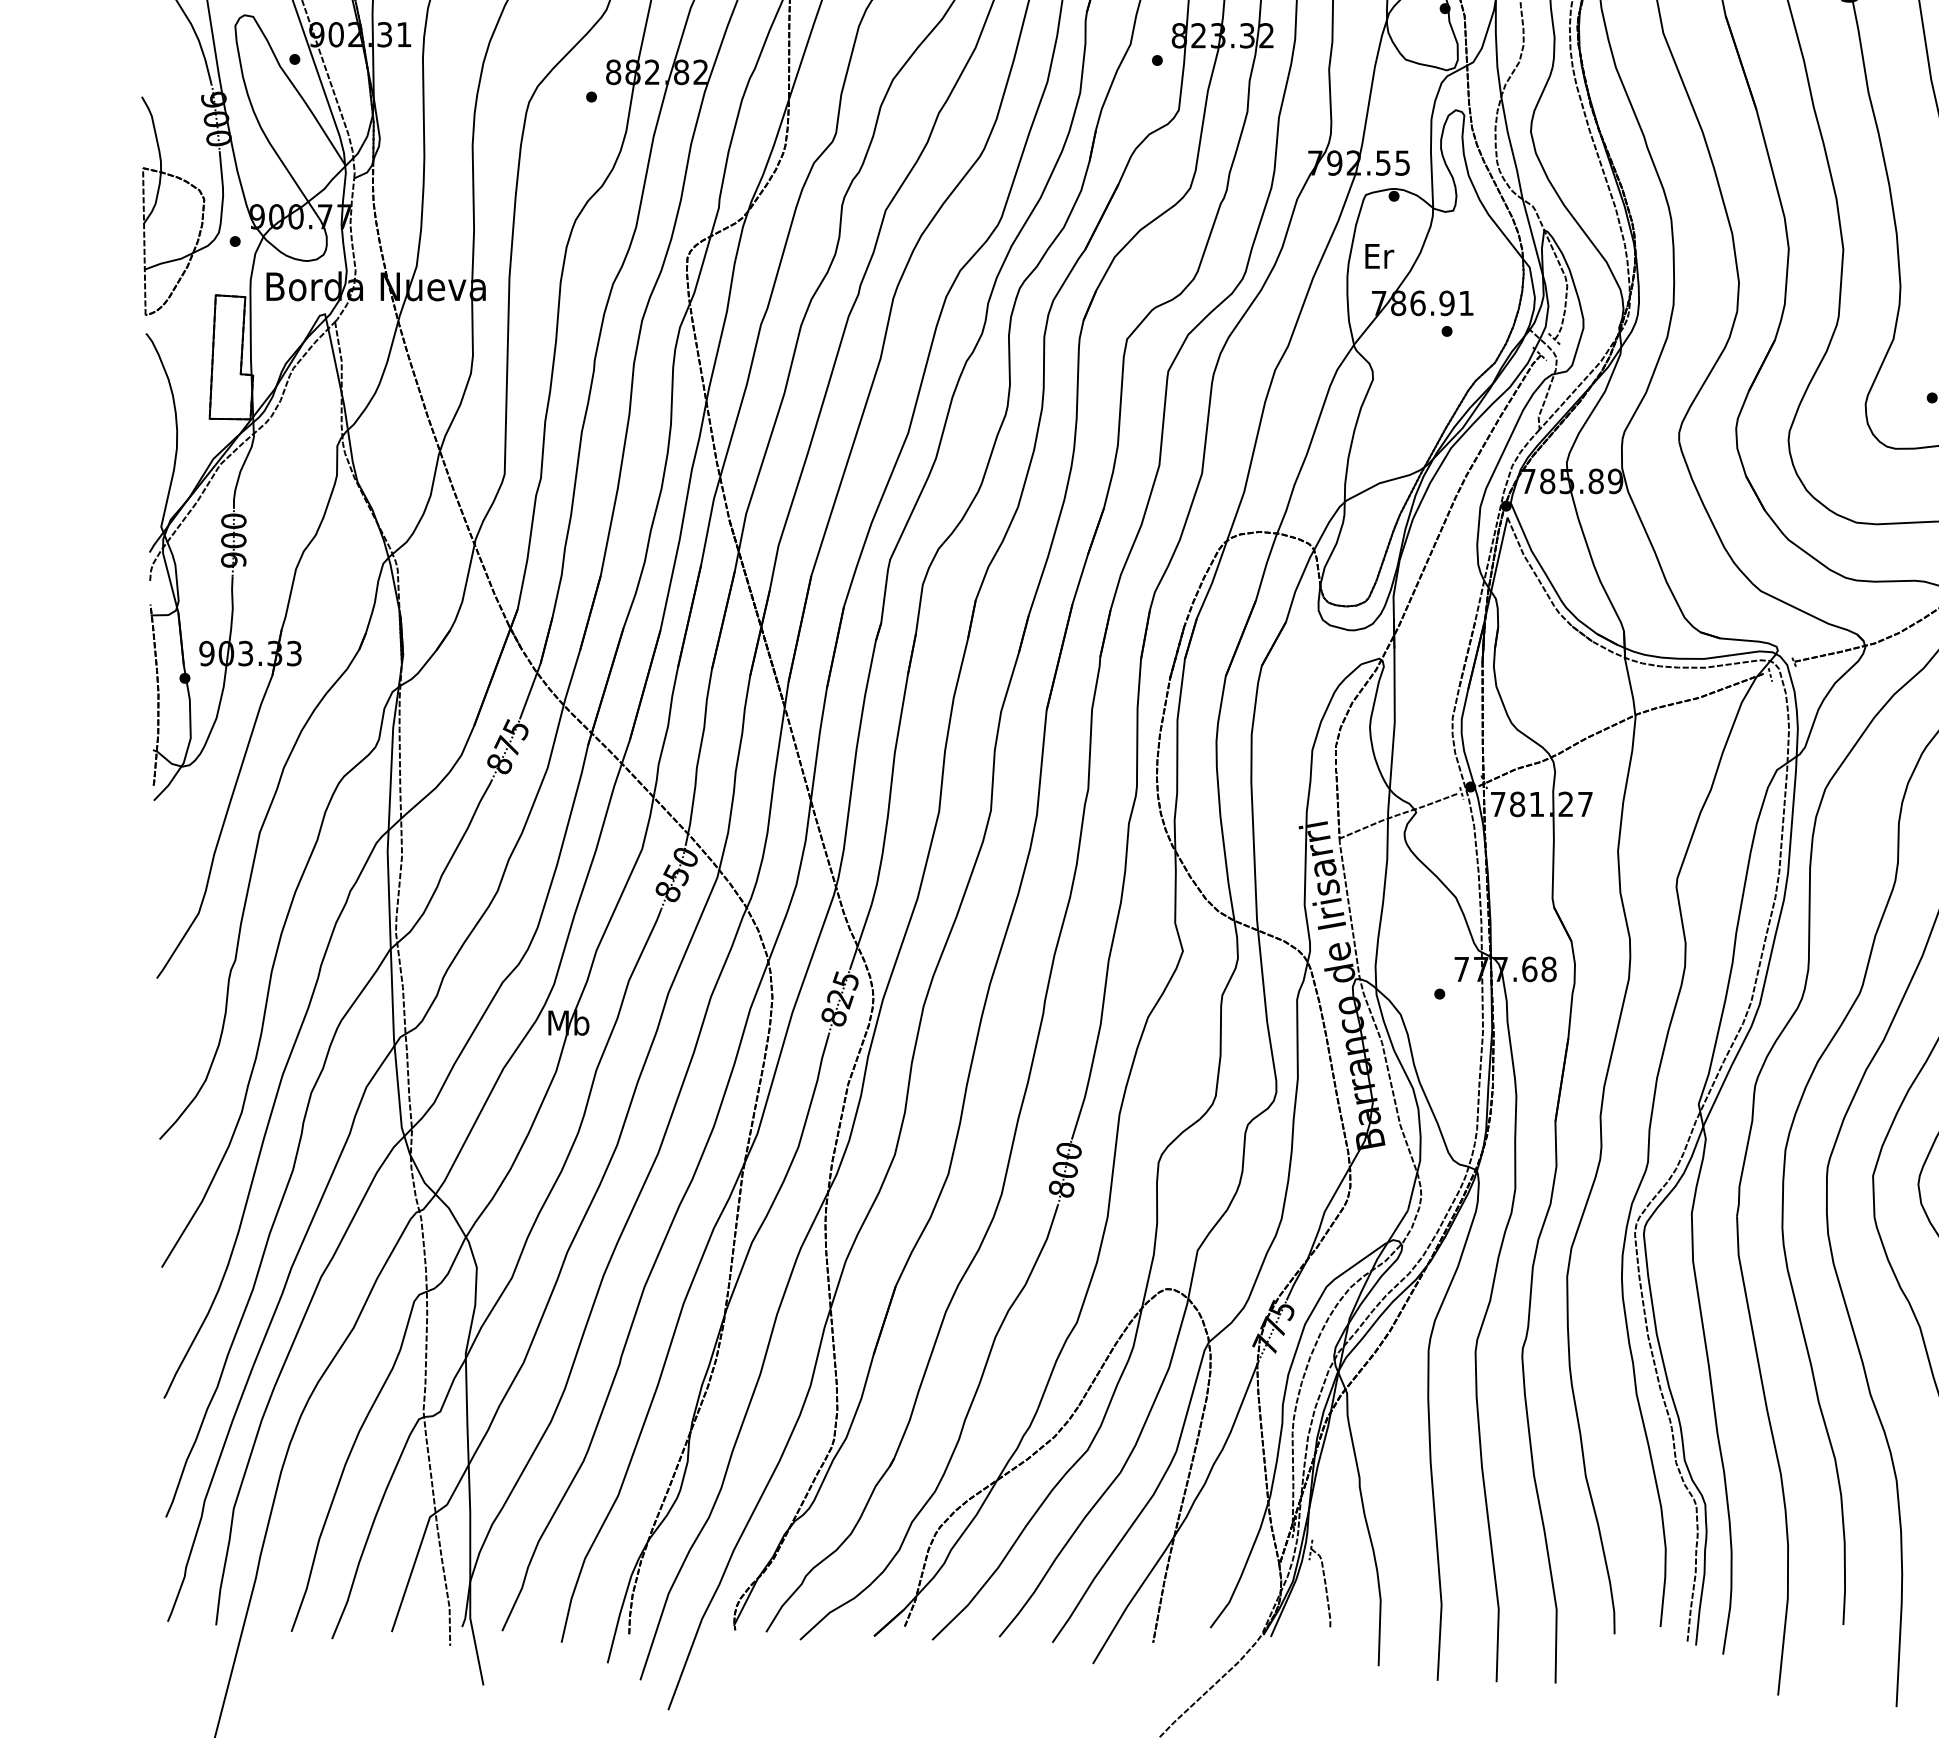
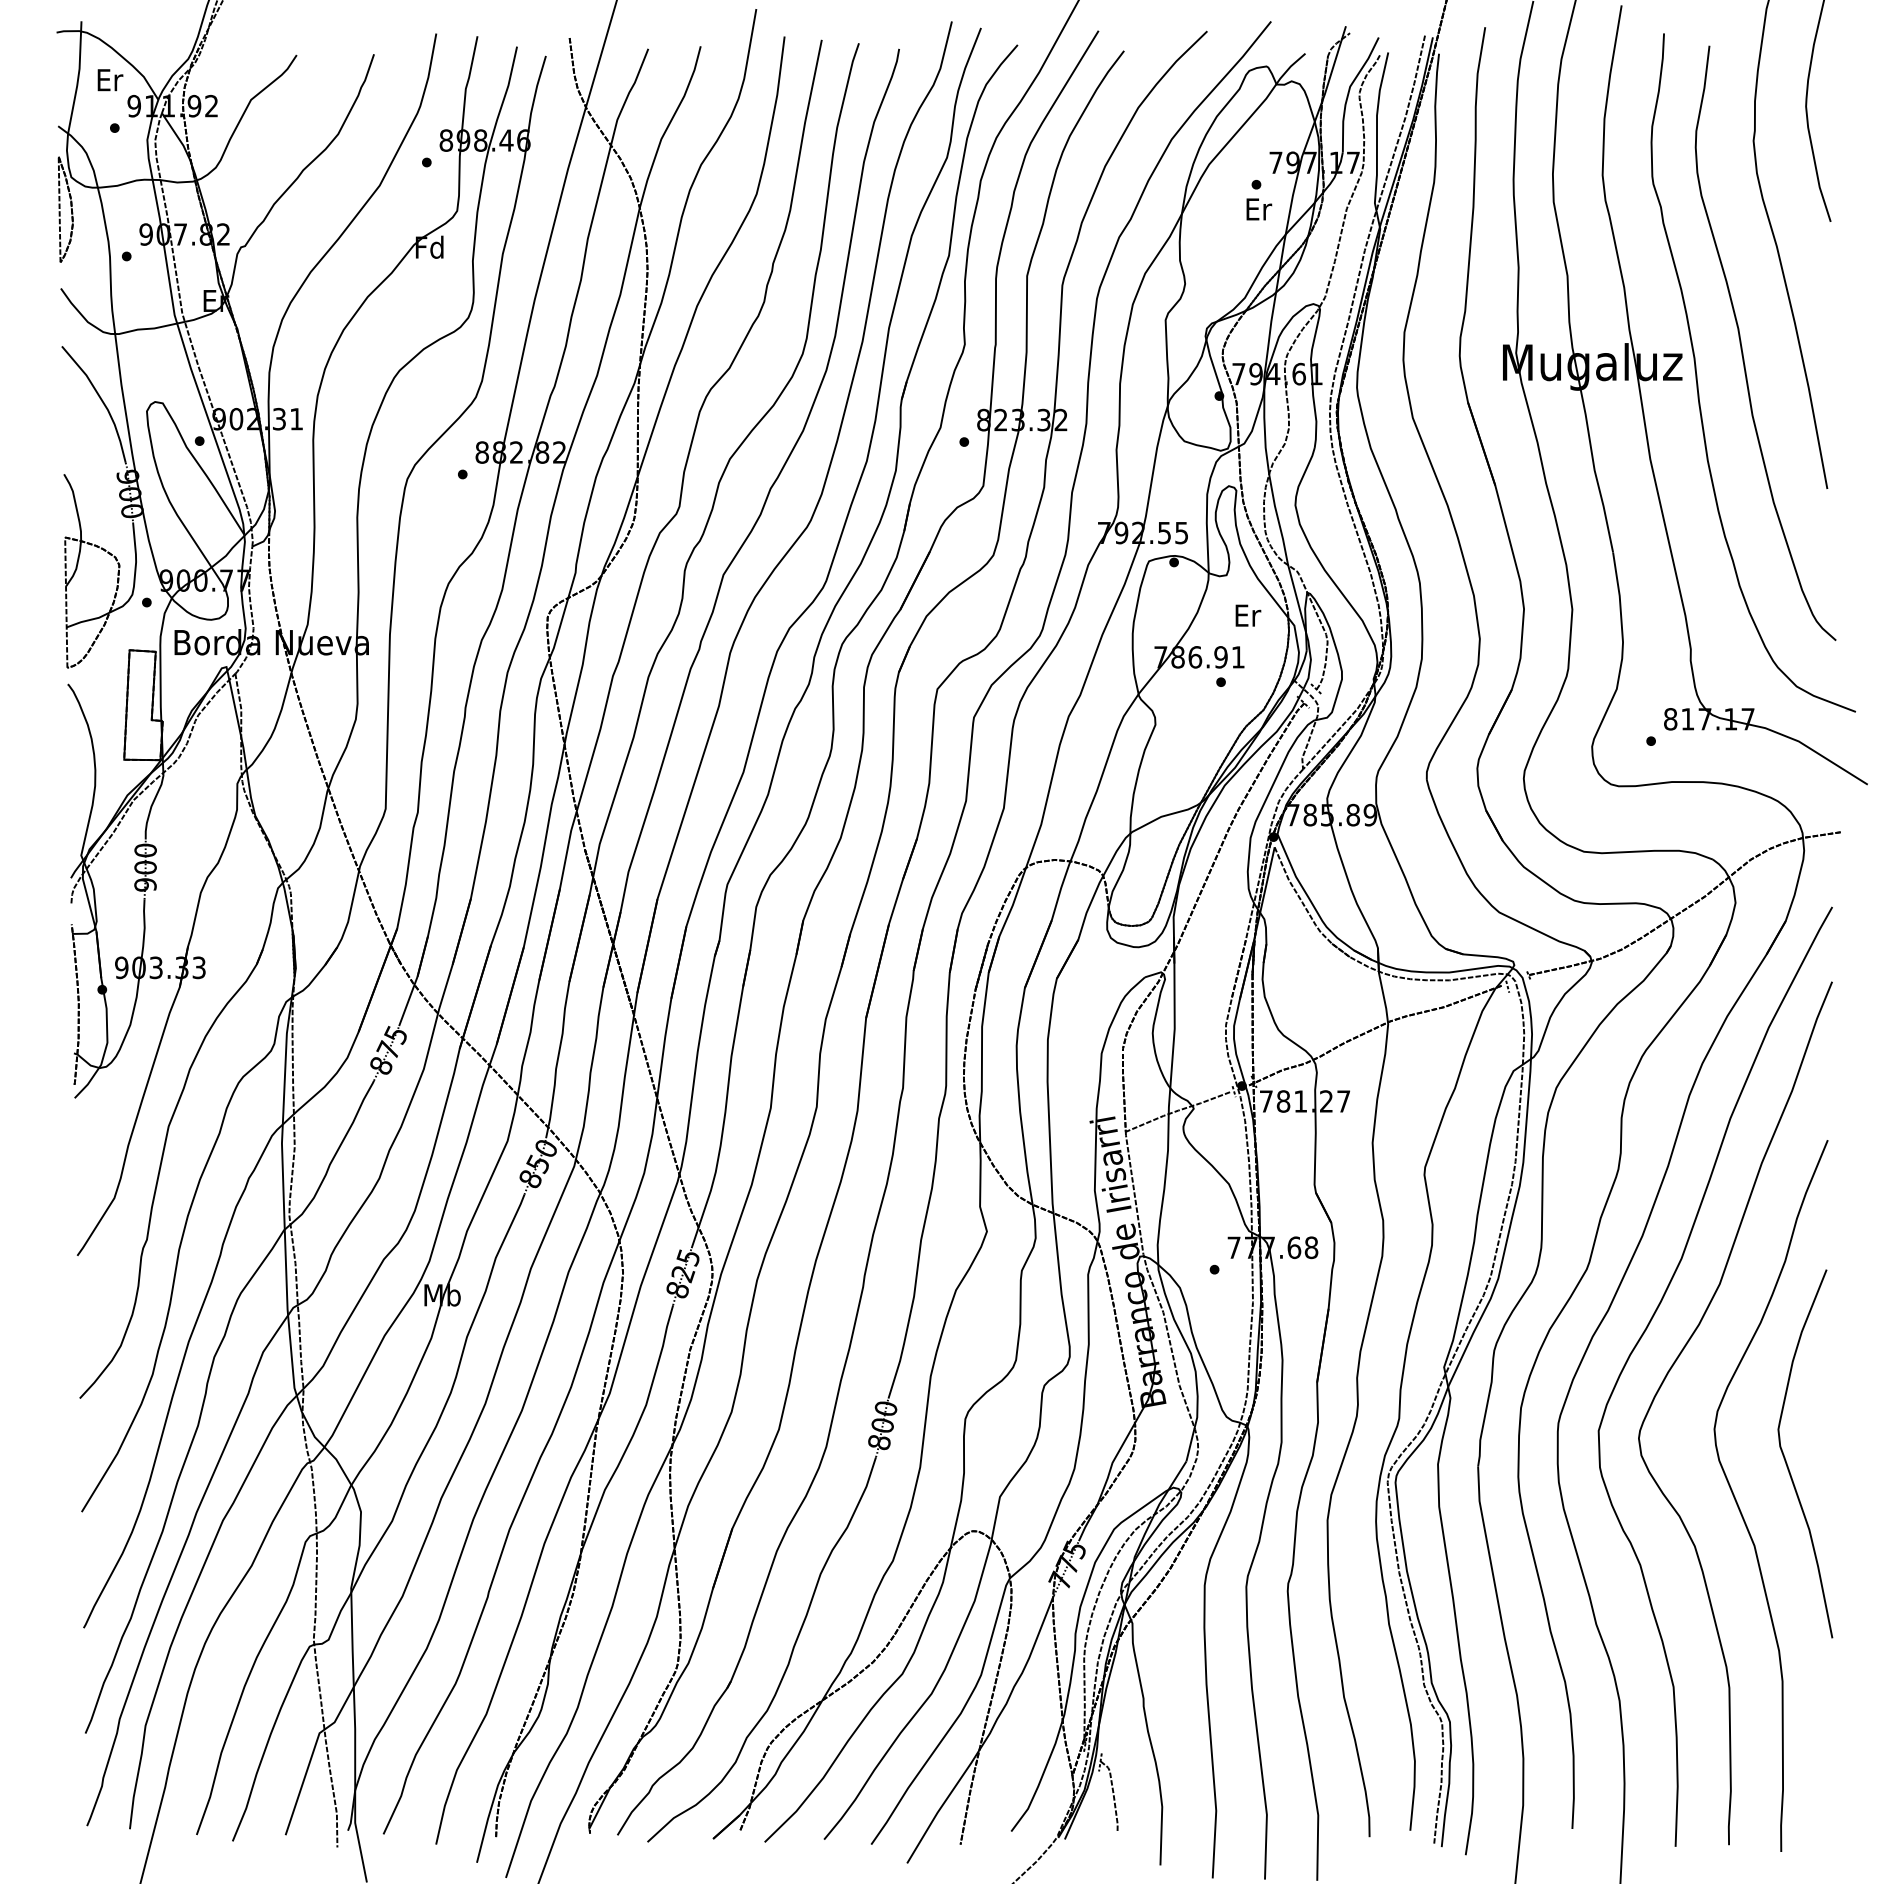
text: (1379, 256) -> (1248, 615), moved

